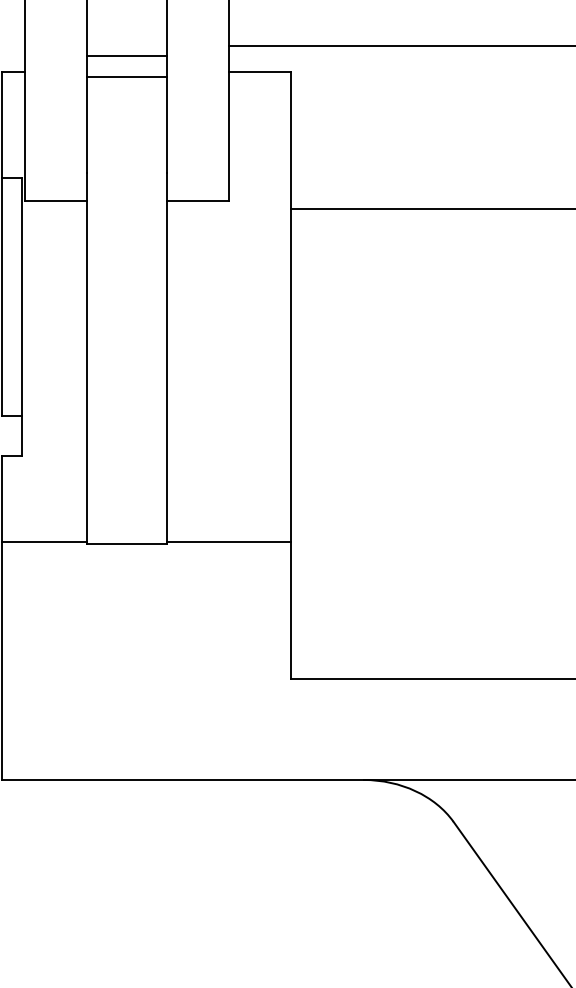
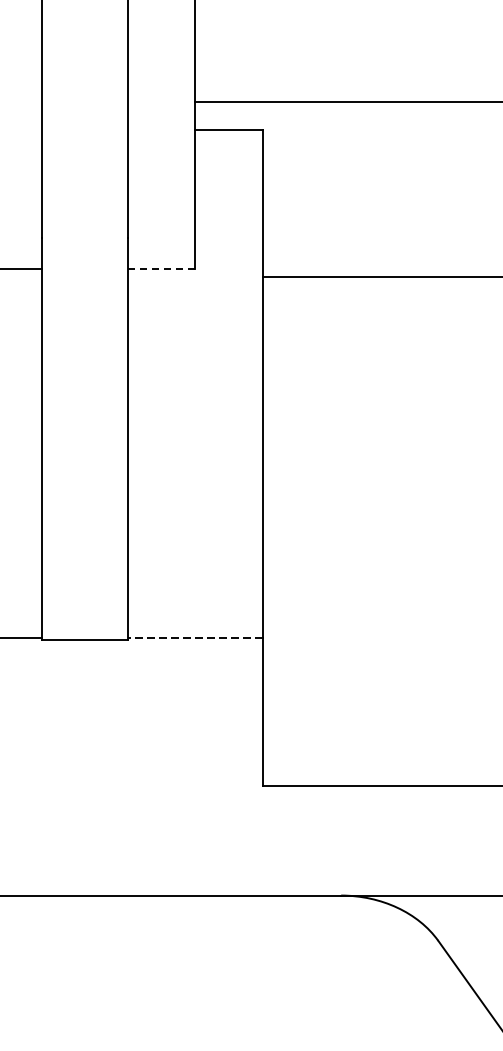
line: (126, 56) -> (84, 112), removed
line: (126, 76) -> (84, 134), removed
line: (198, 201) -> (162, 269), solid -> dashed
line: (228, 542) -> (194, 638), solid -> dashed

